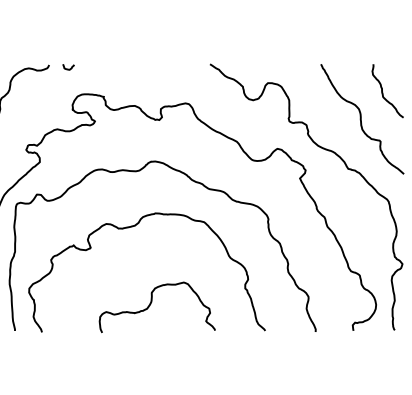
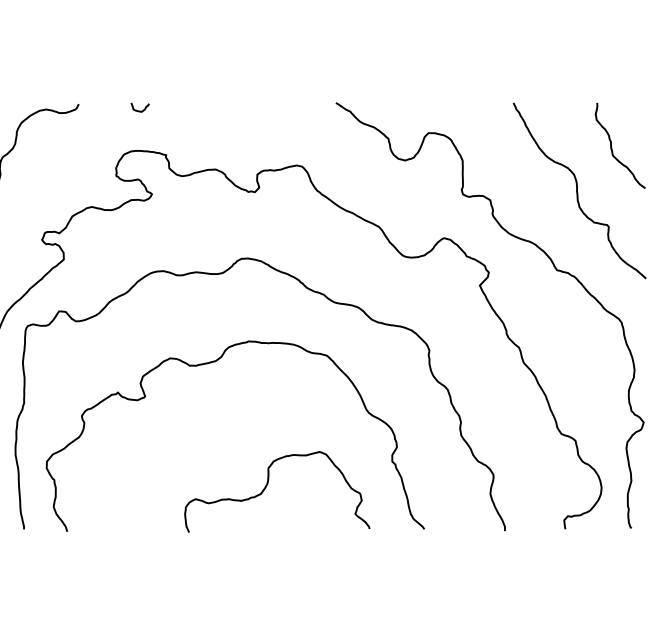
curve: (68, 68) -> (139, 109), moved
curve: (151, 304) -> (267, 487), moved

